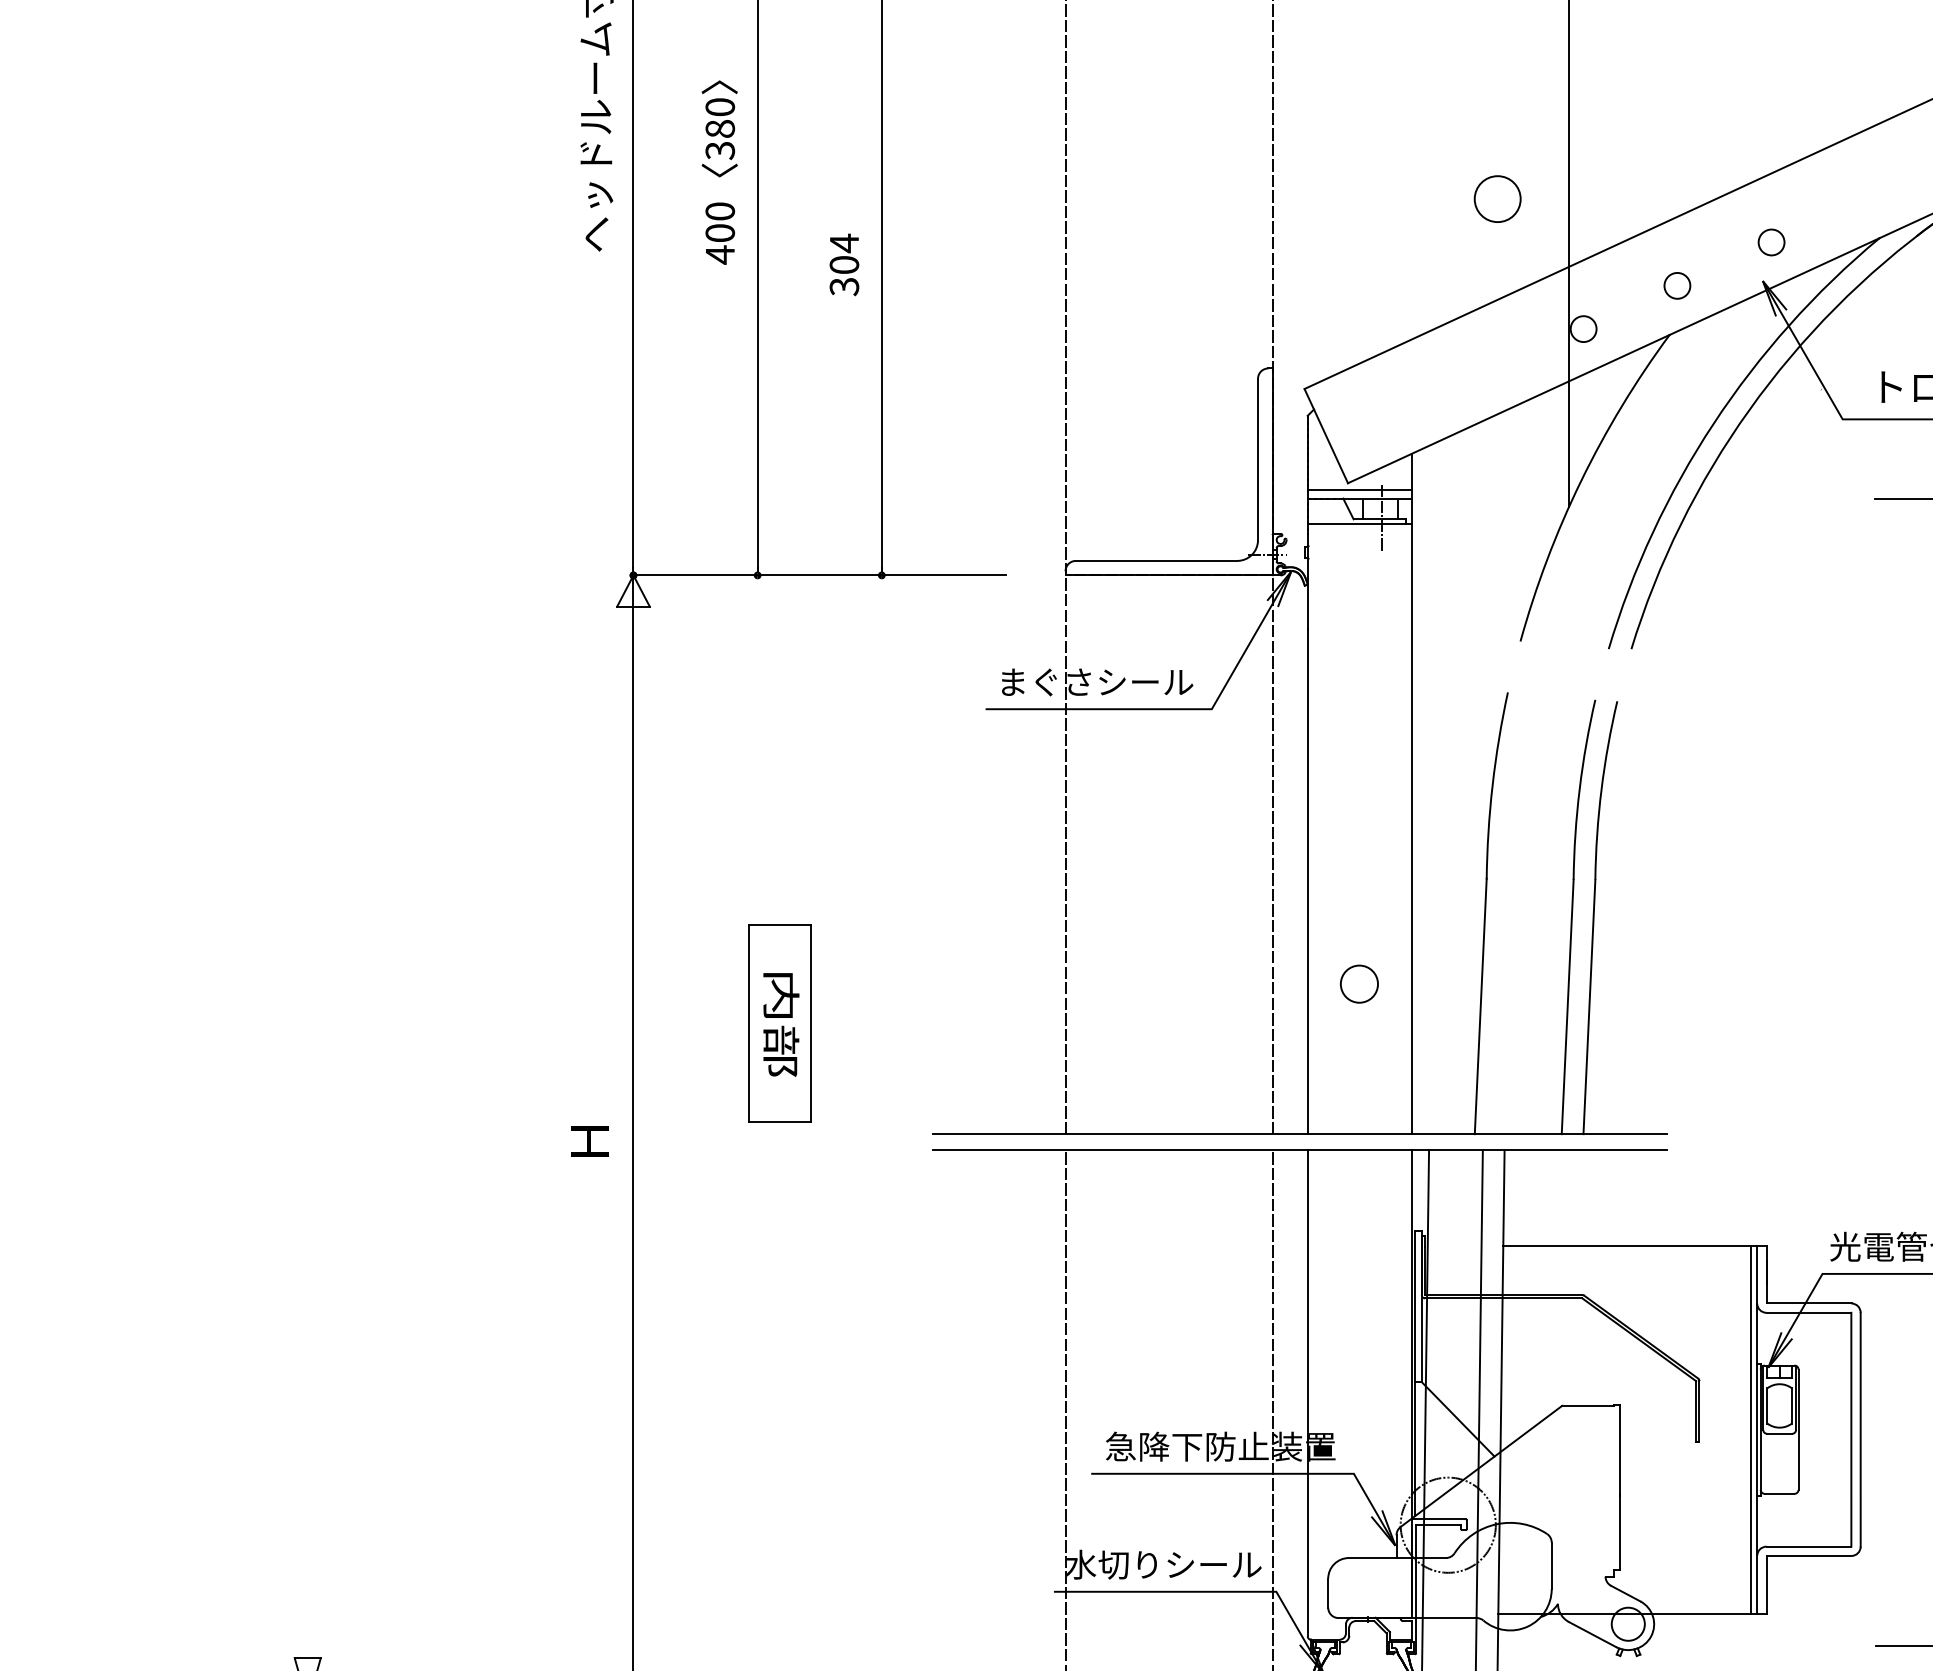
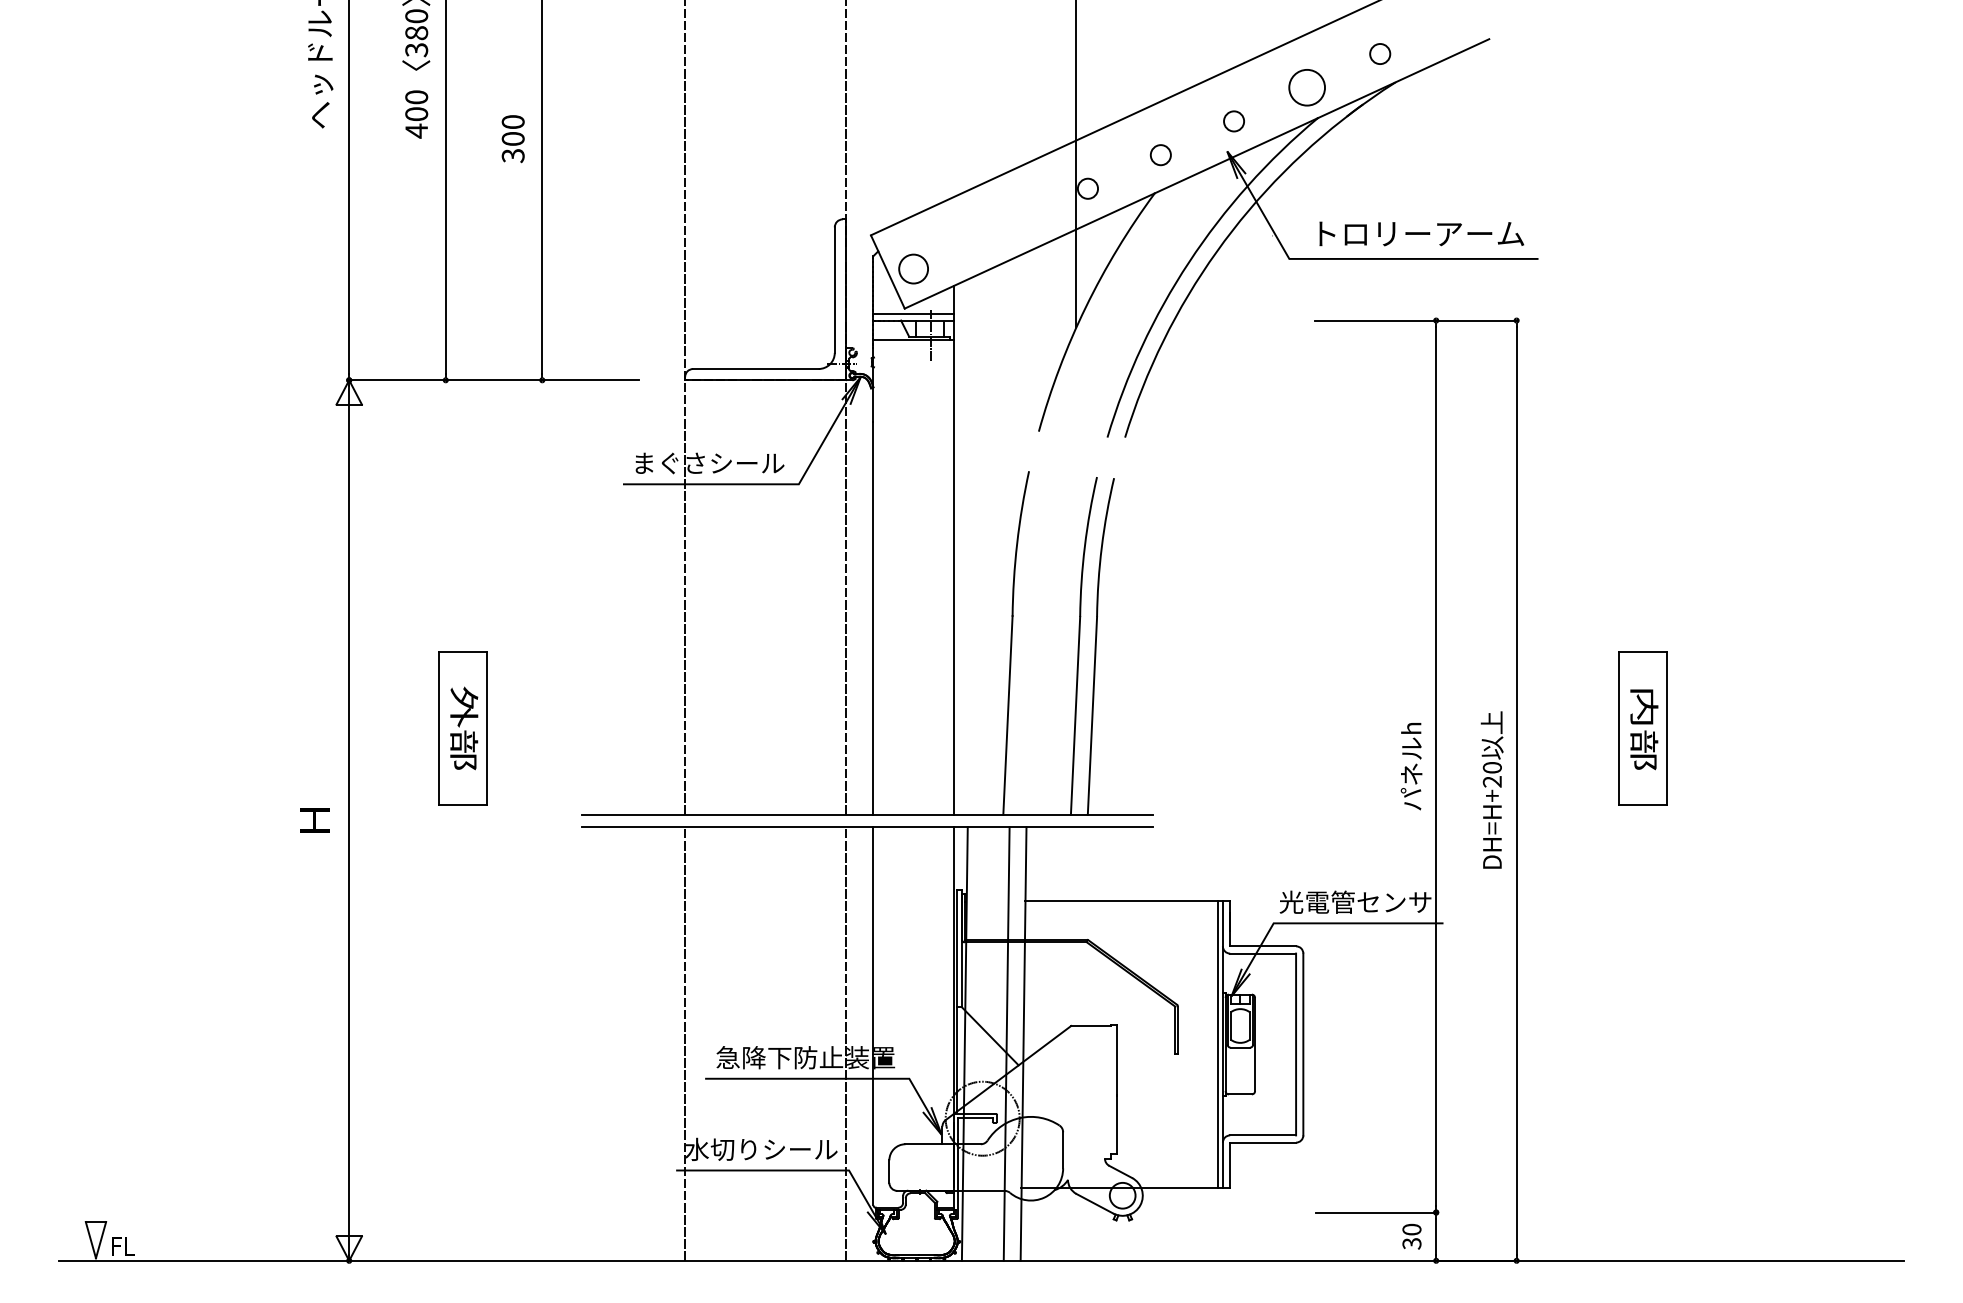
circle: (1496, 198) -> (1306, 87), moved
text: (843, 242) -> (512, 121), 304 -> 300
circle: (1359, 983) -> (913, 268), moved
text: (781, 995) -> (464, 706), 内部 -> 外部

